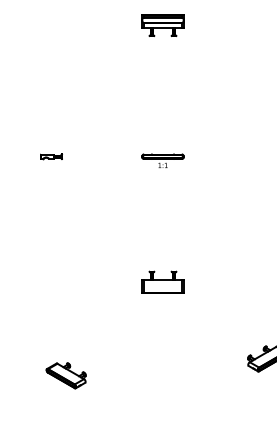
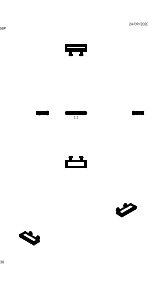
part: (51, 155) -> (42, 112), moved
part: (161, 282) -> (75, 162), moved
part: (66, 376) -> (29, 238), moved

